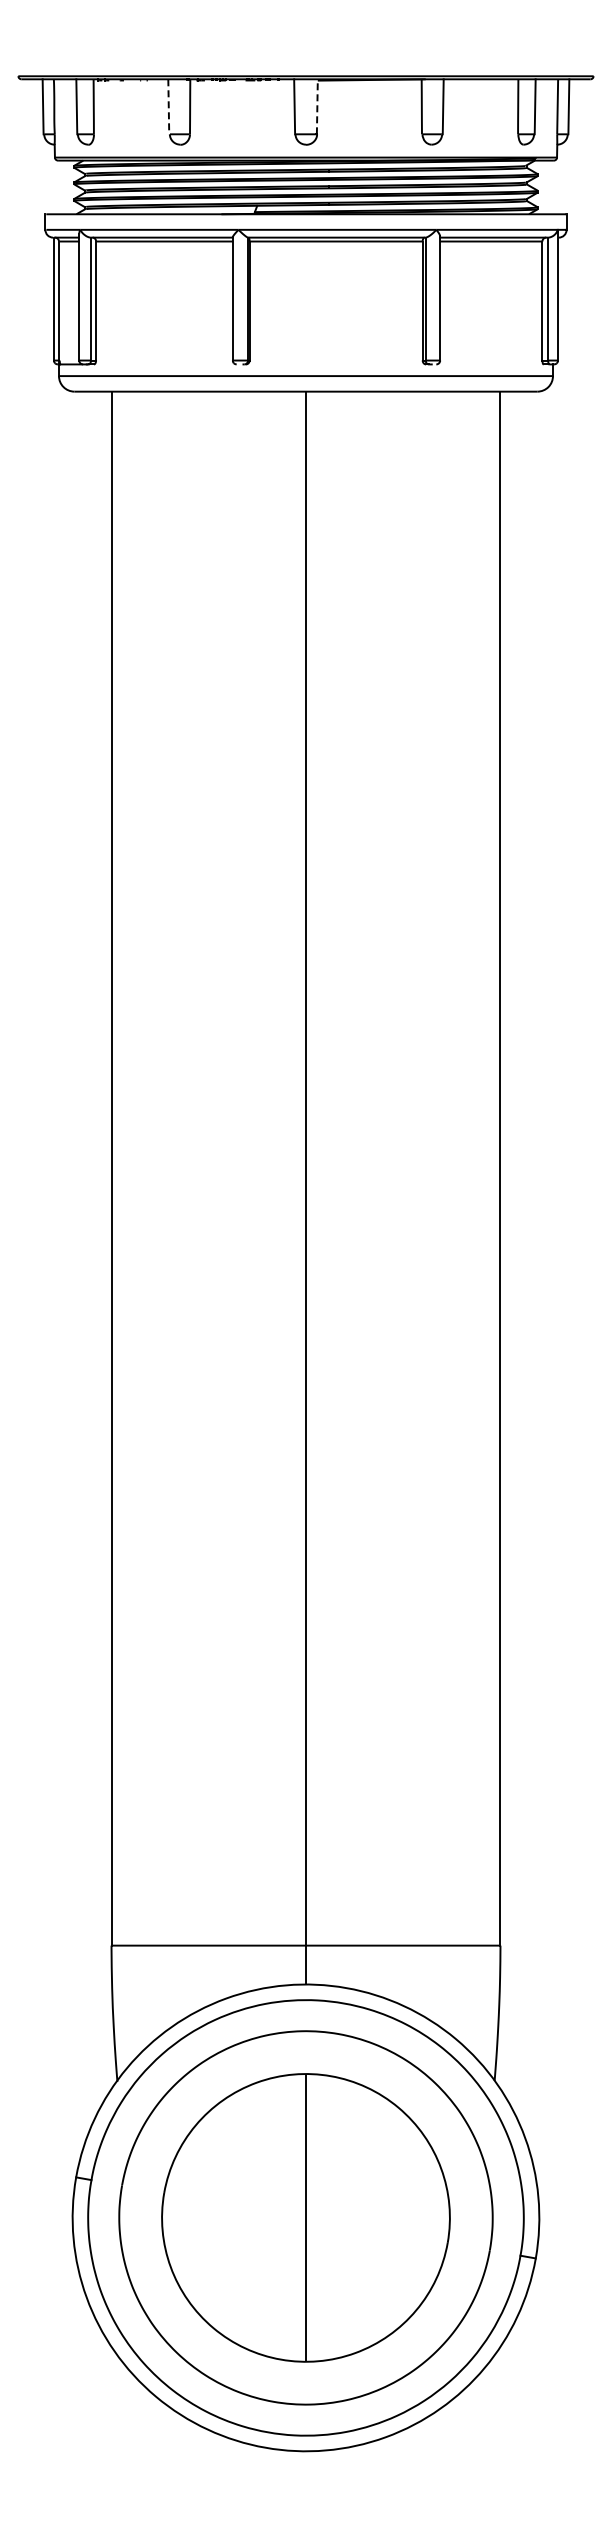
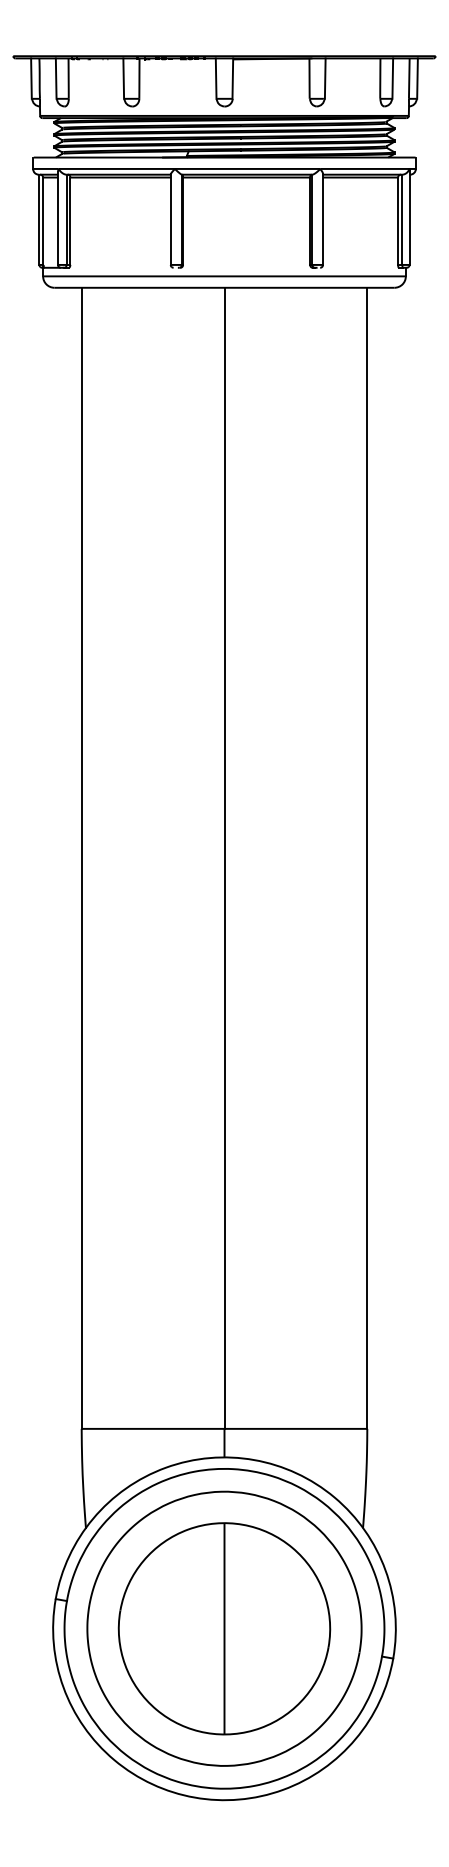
line: (168, 106) -> (123, 78), dashed -> solid
line: (317, 106) -> (232, 78), dashed -> solid

